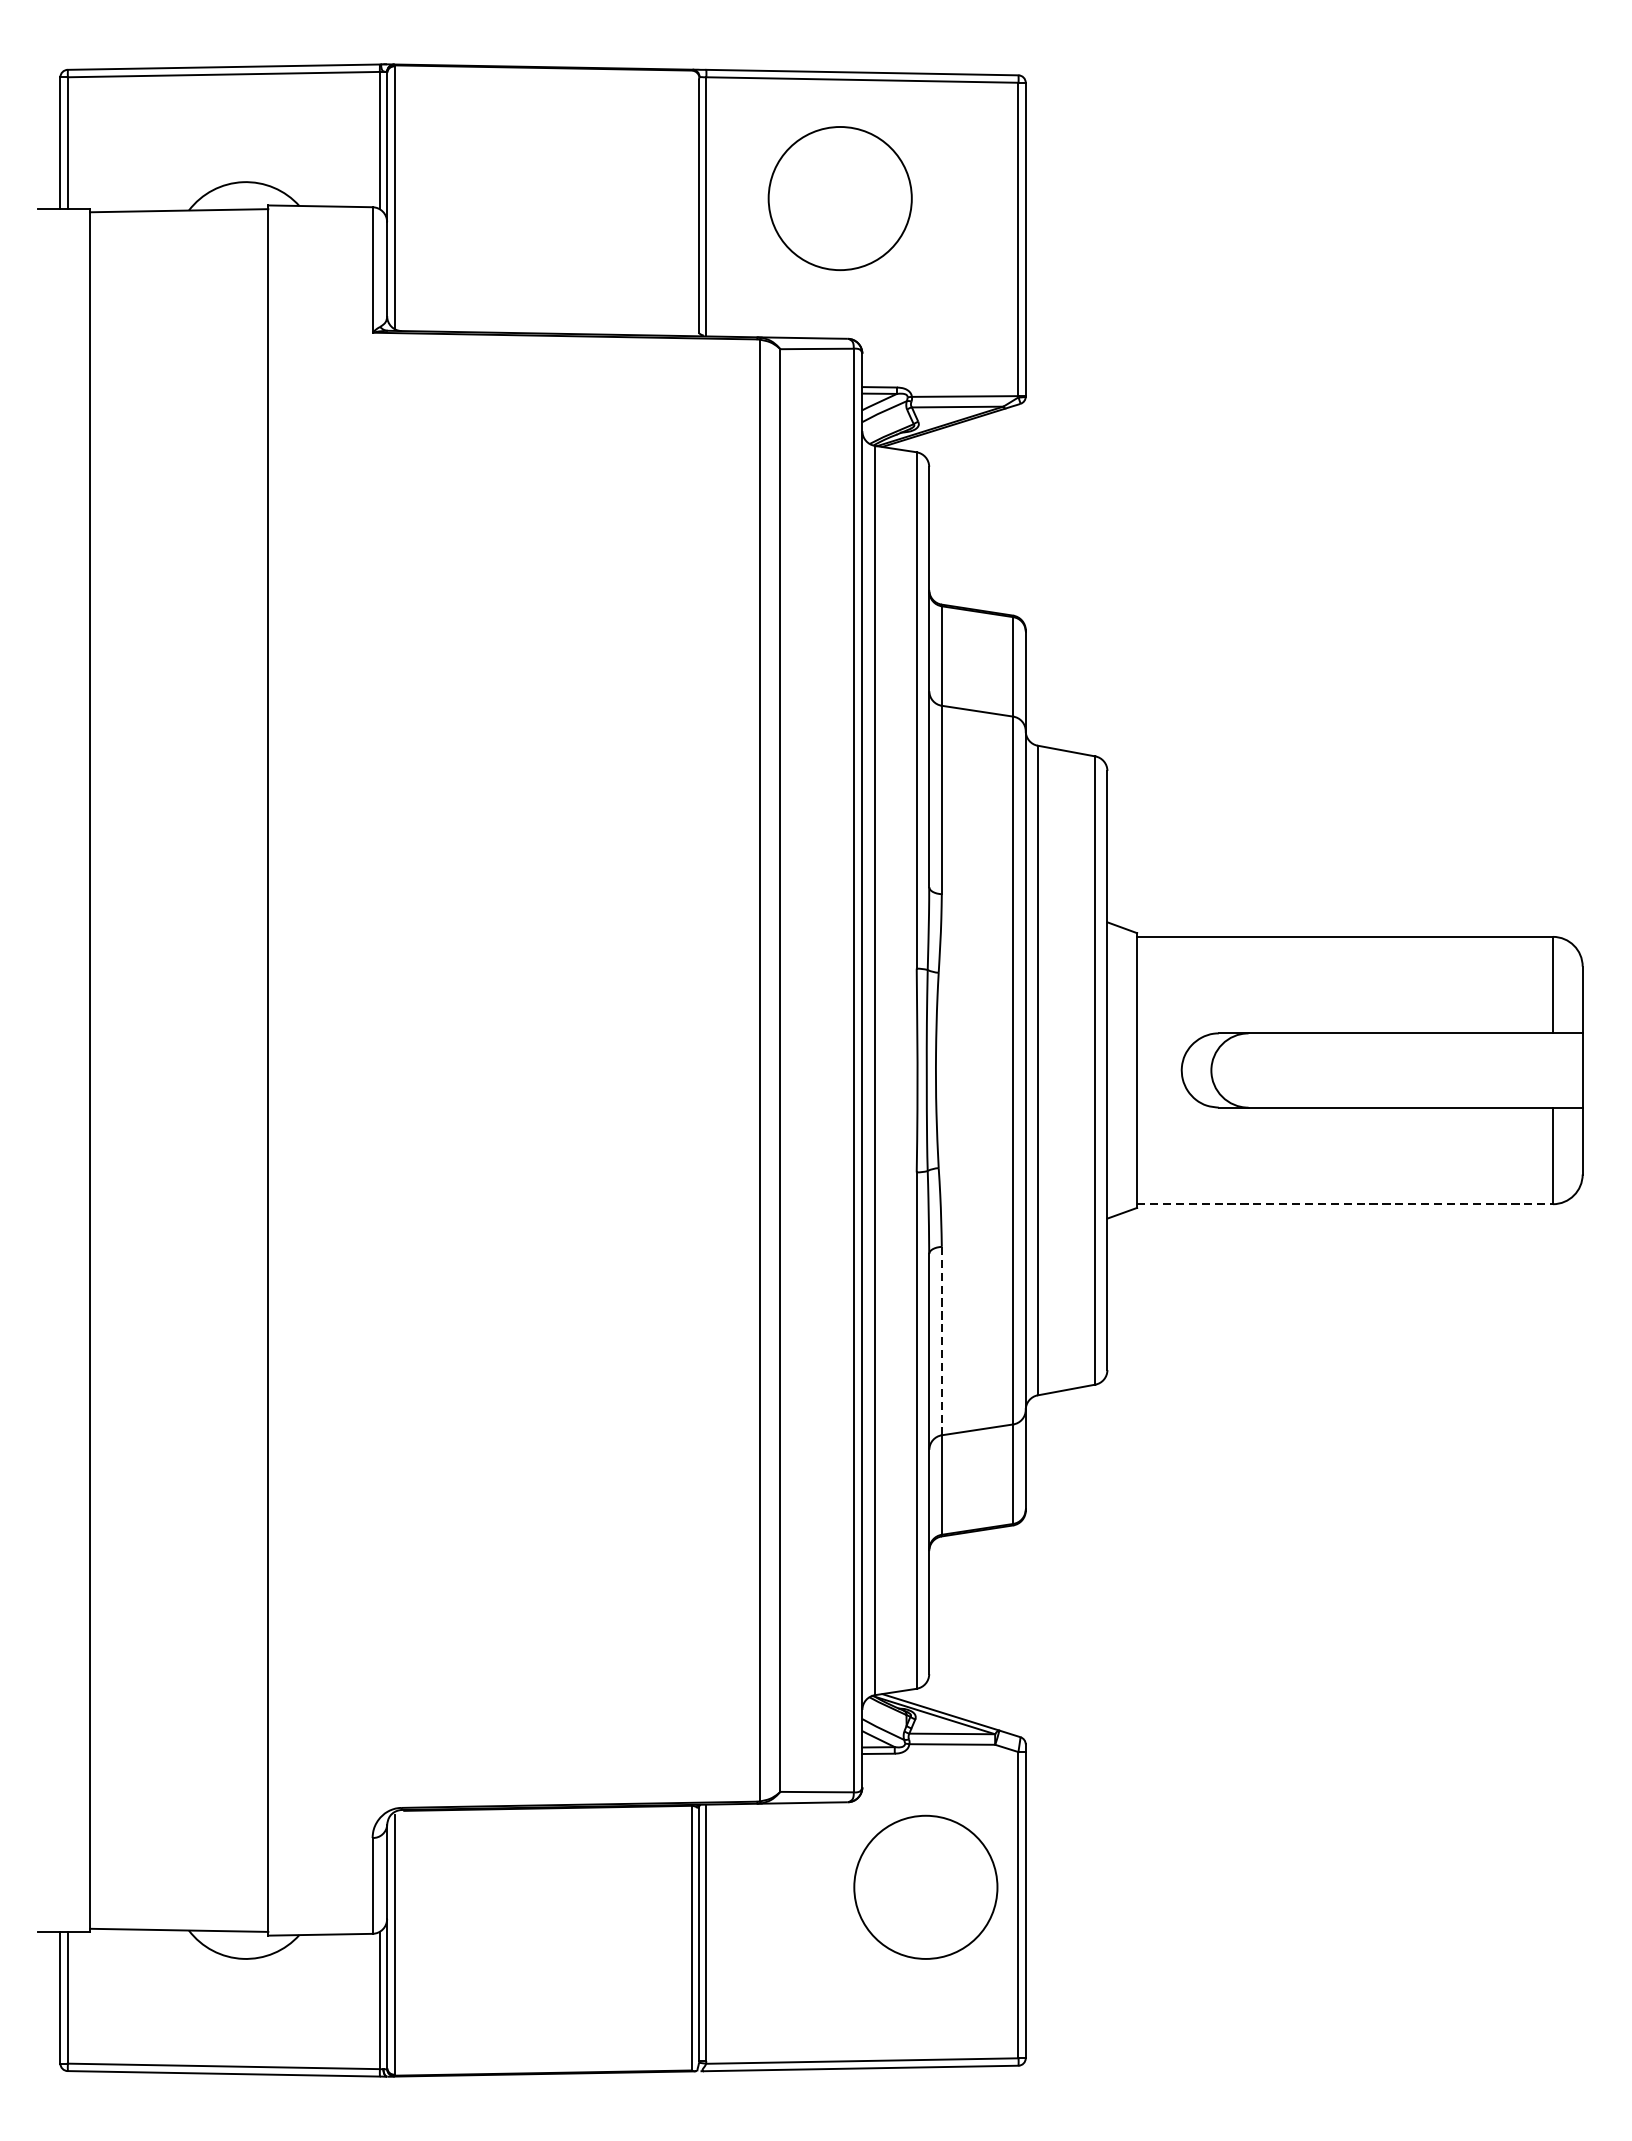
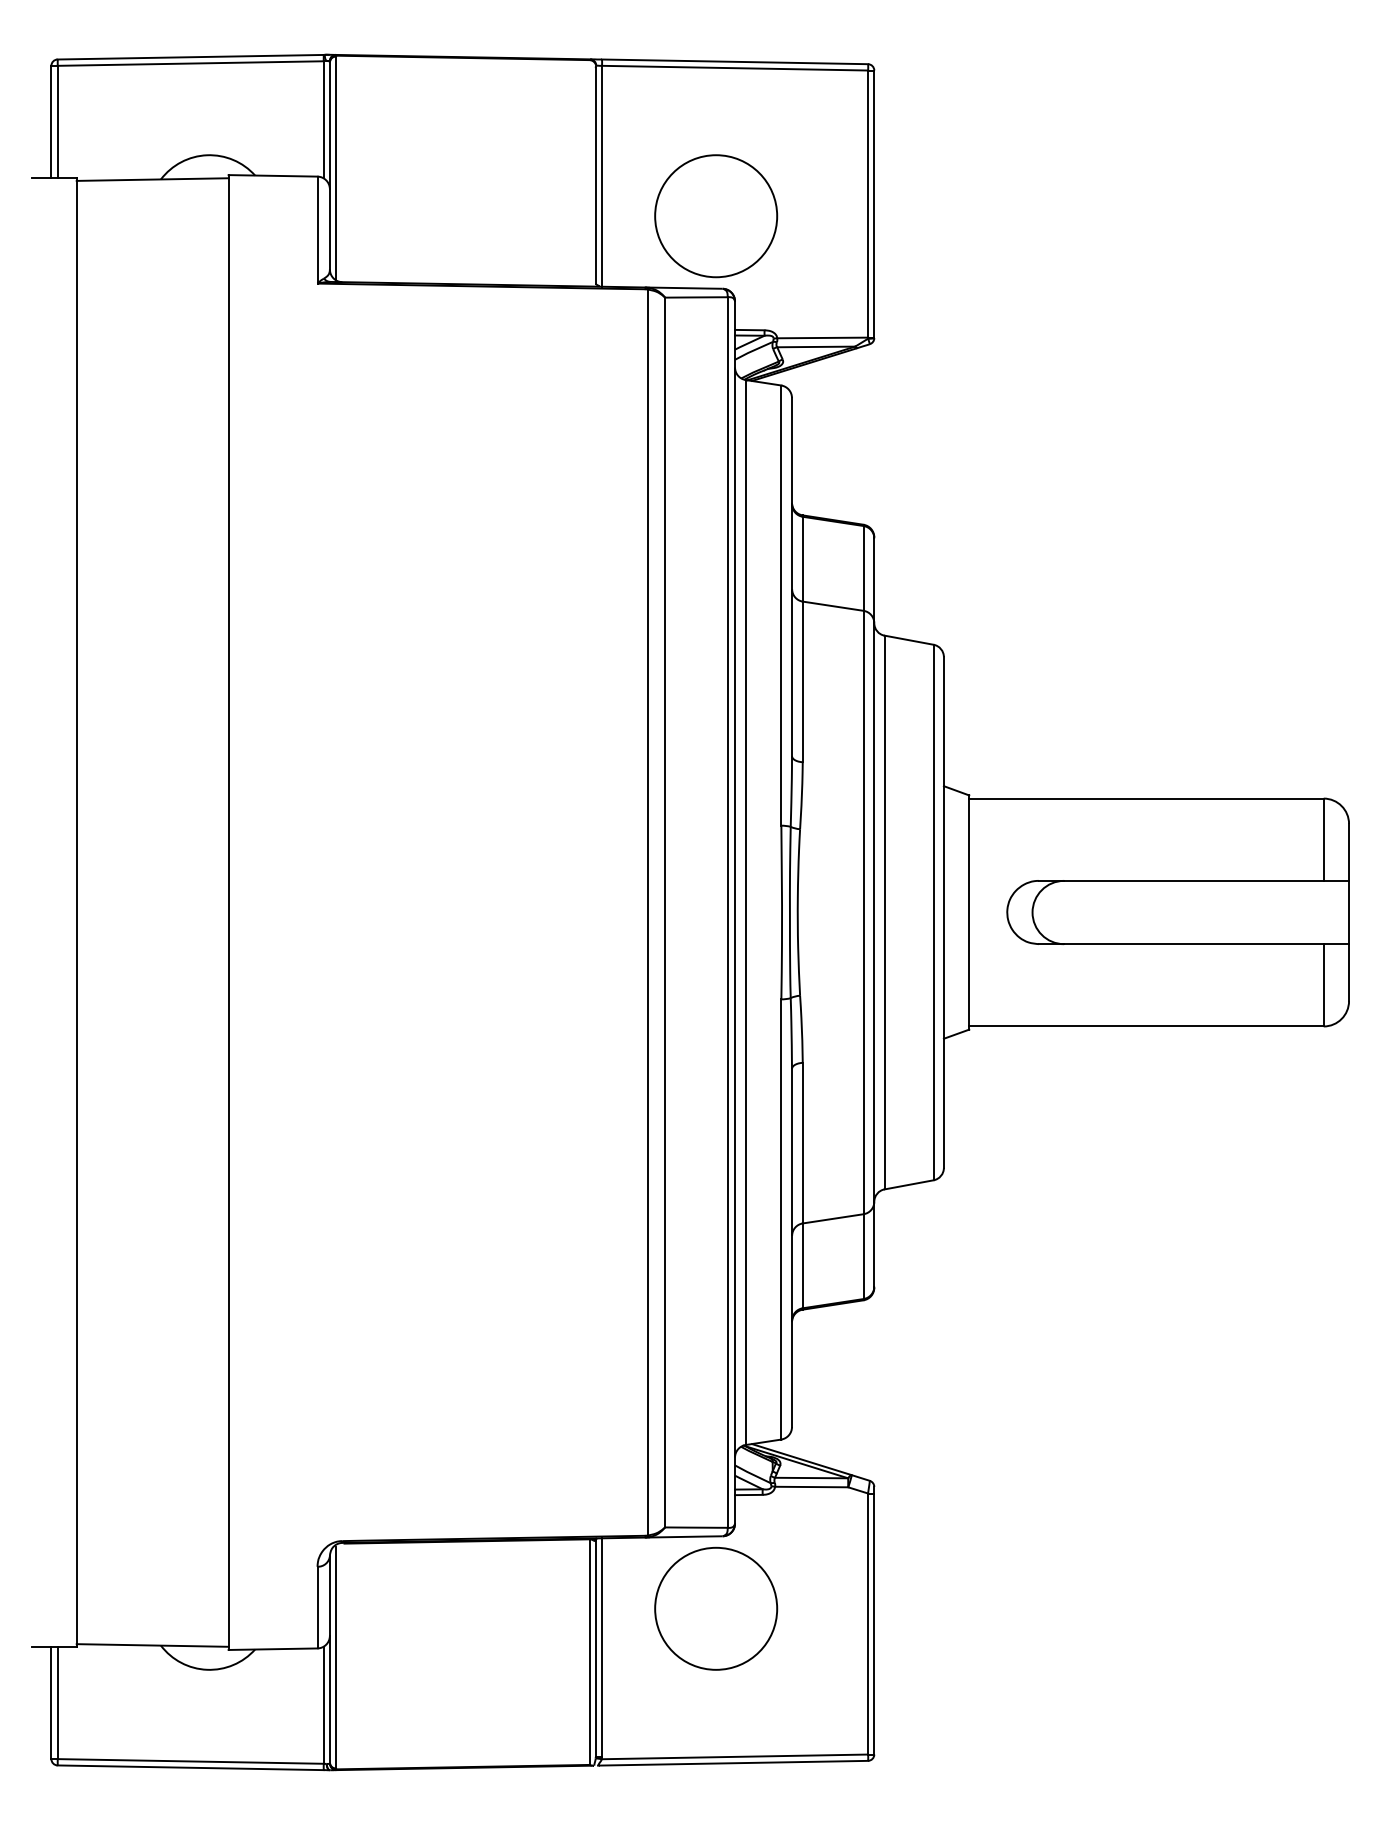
circle: (840, 198) -> (716, 216), moved
line: (1345, 1204) -> (1146, 1026), dashed -> solid
line: (941, 1341) -> (802, 1143), dashed -> solid
circle: (926, 1886) -> (716, 1608), moved

